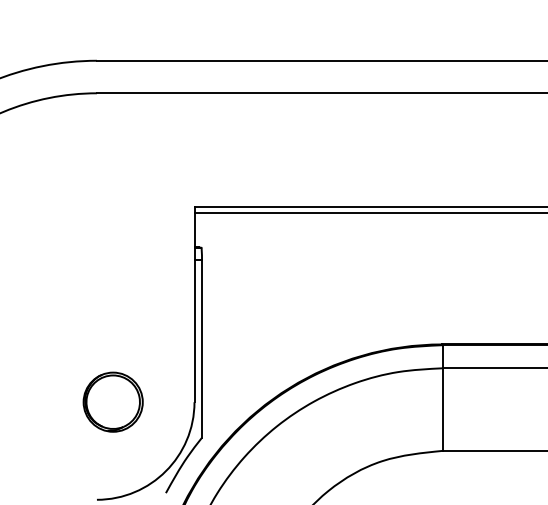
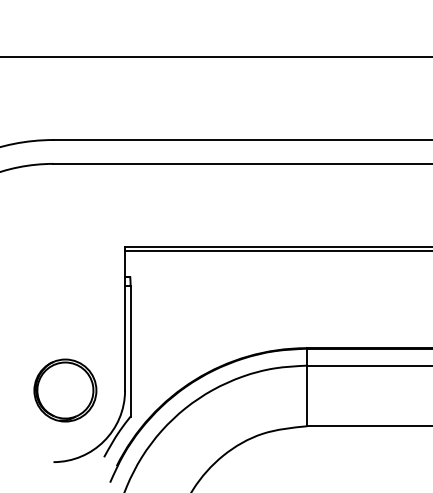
part: (113, 402) -> (65, 390), size x1.43

